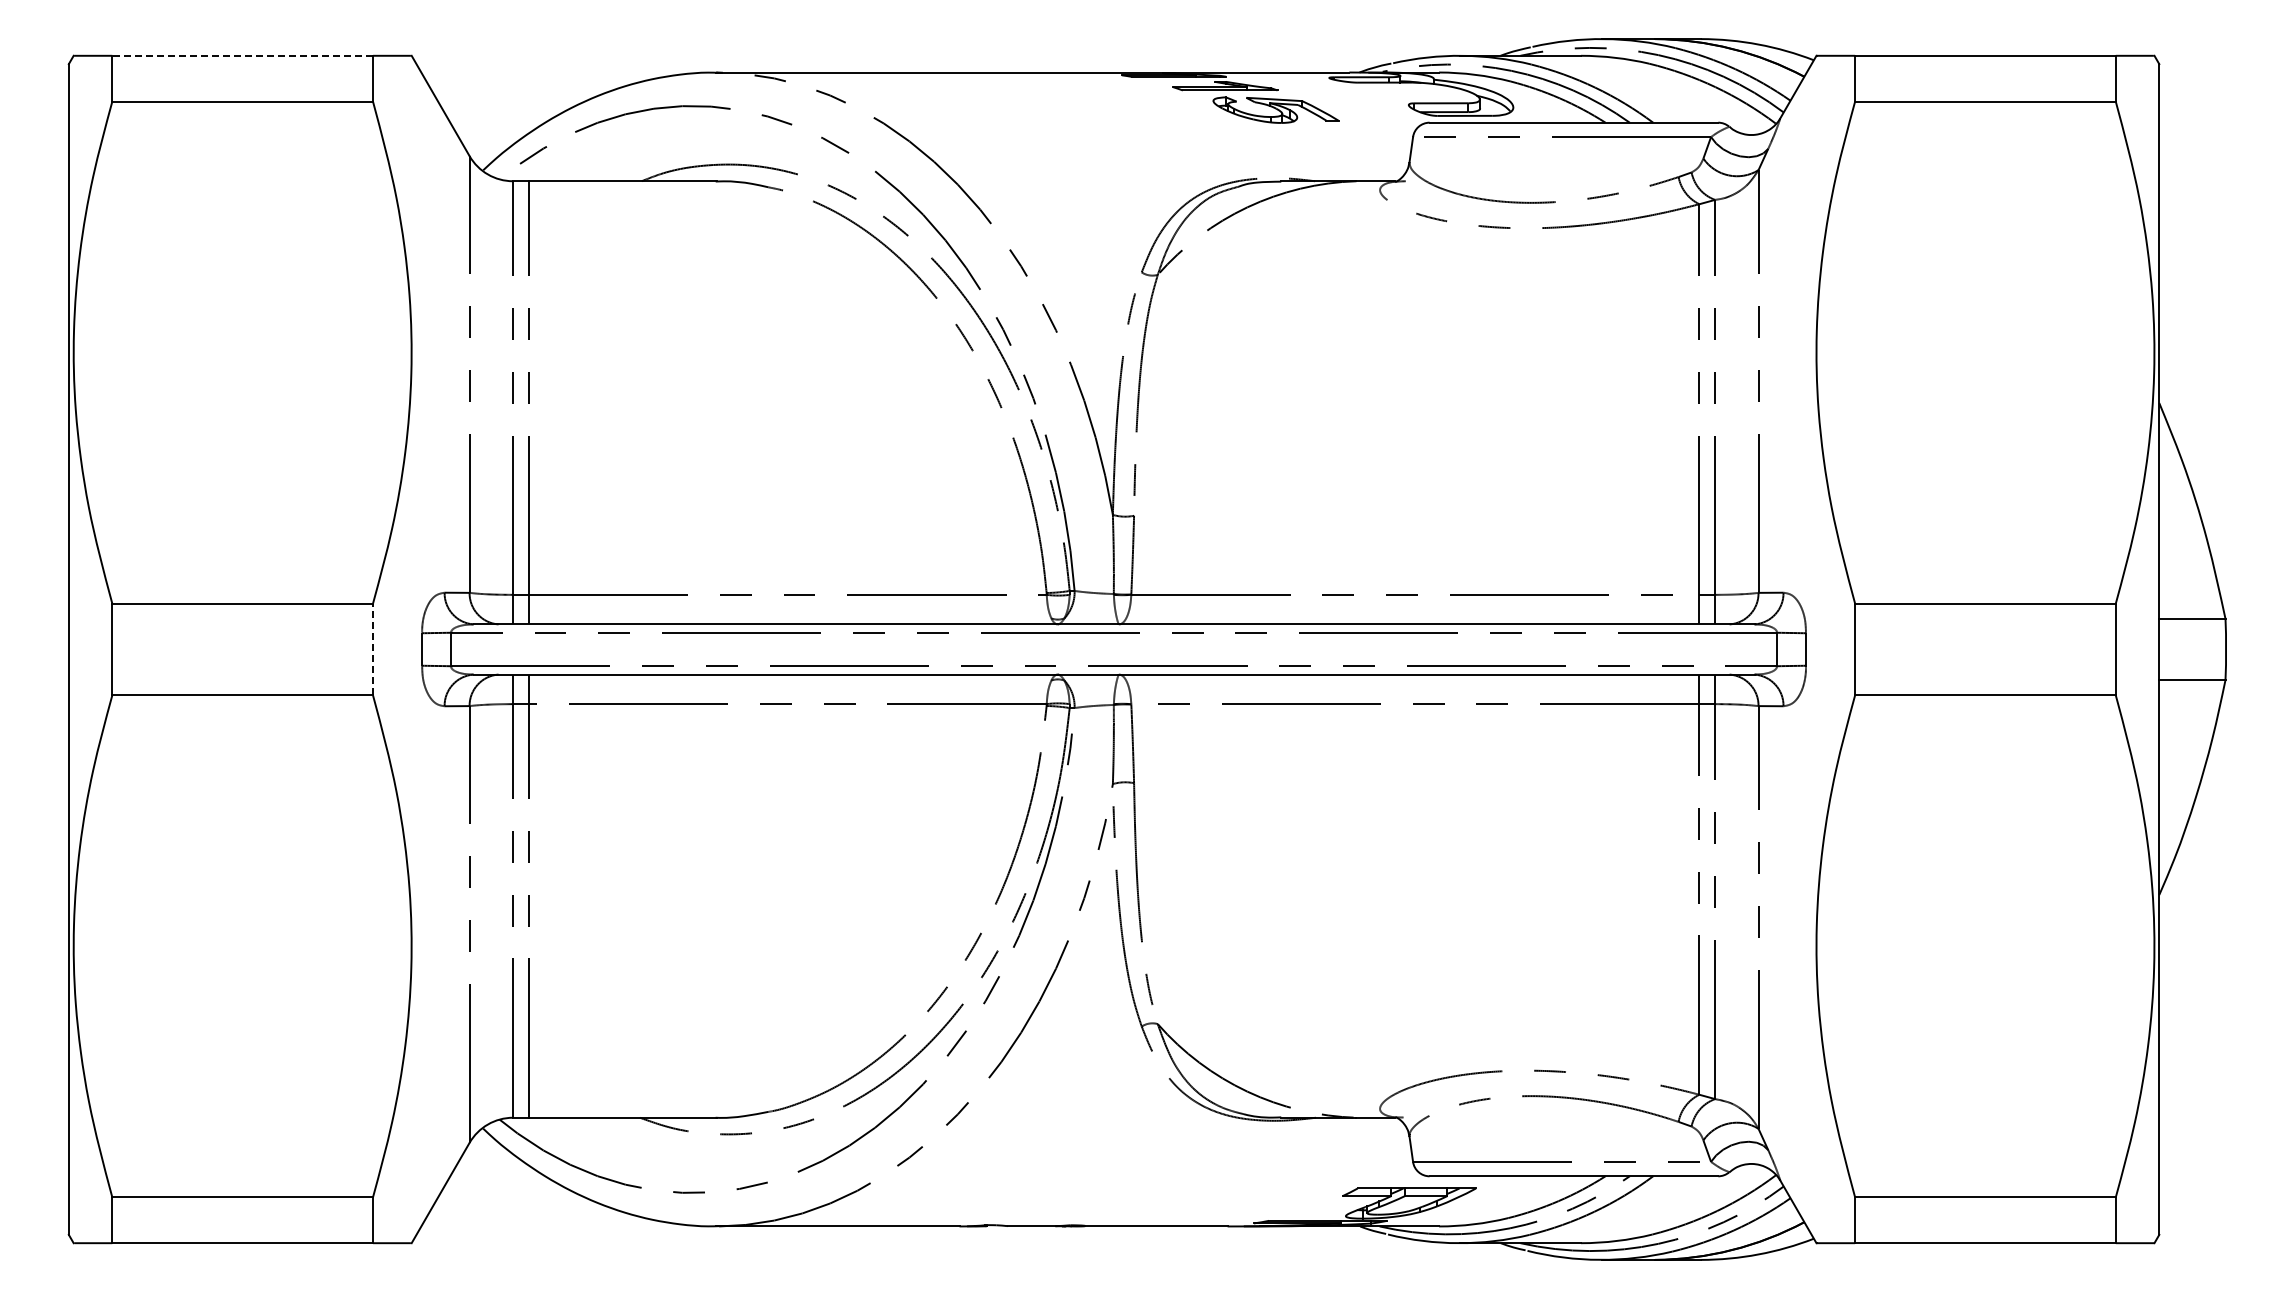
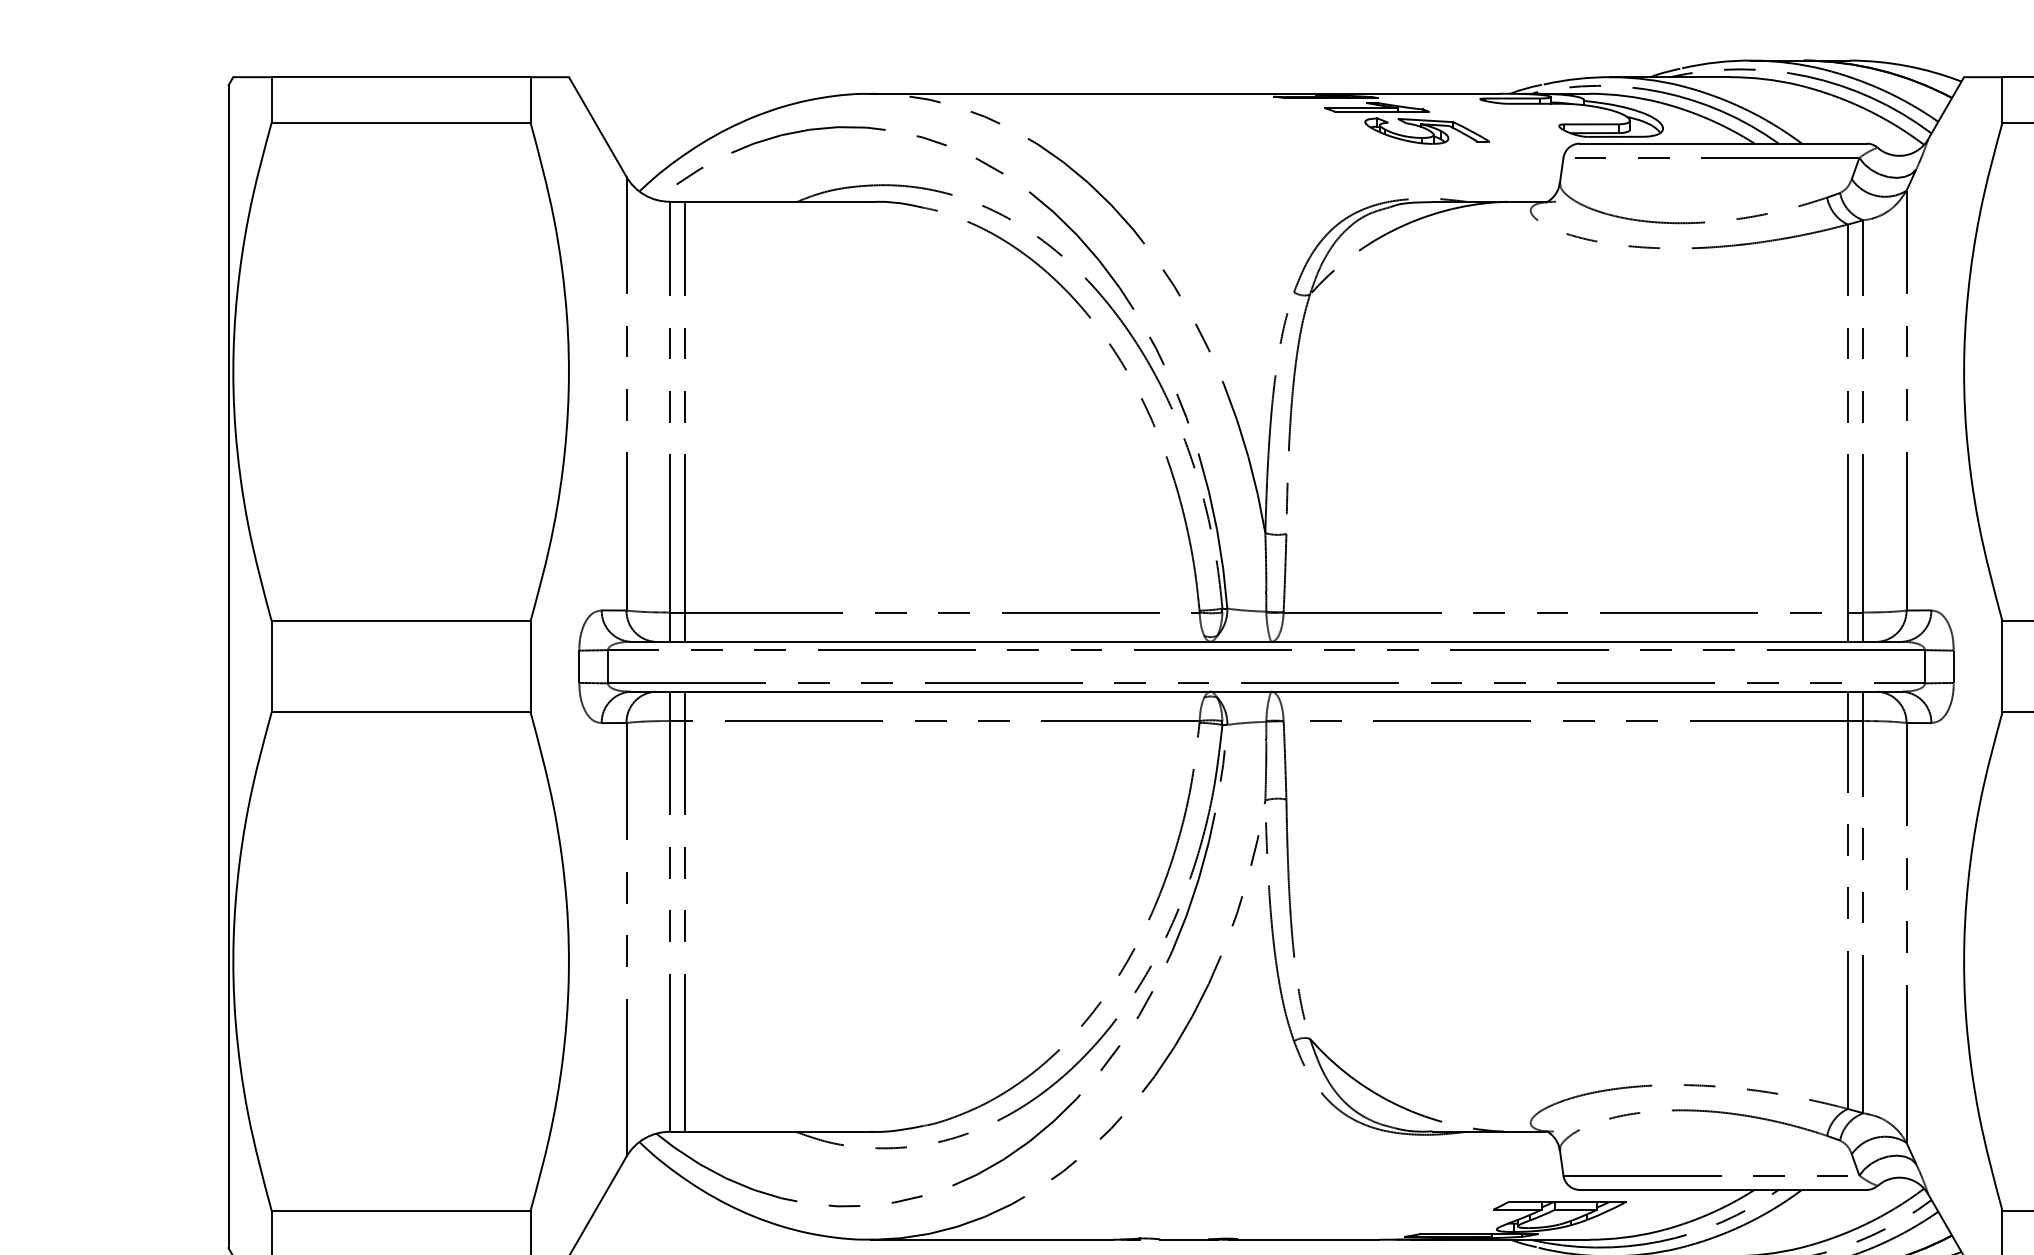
line: (242, 55) -> (400, 76), dashed -> solid
line: (373, 649) -> (531, 666), dashed -> solid

